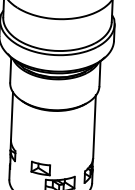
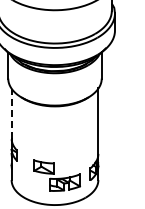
line: (11, 115) -> (11, 113), solid -> dashed

